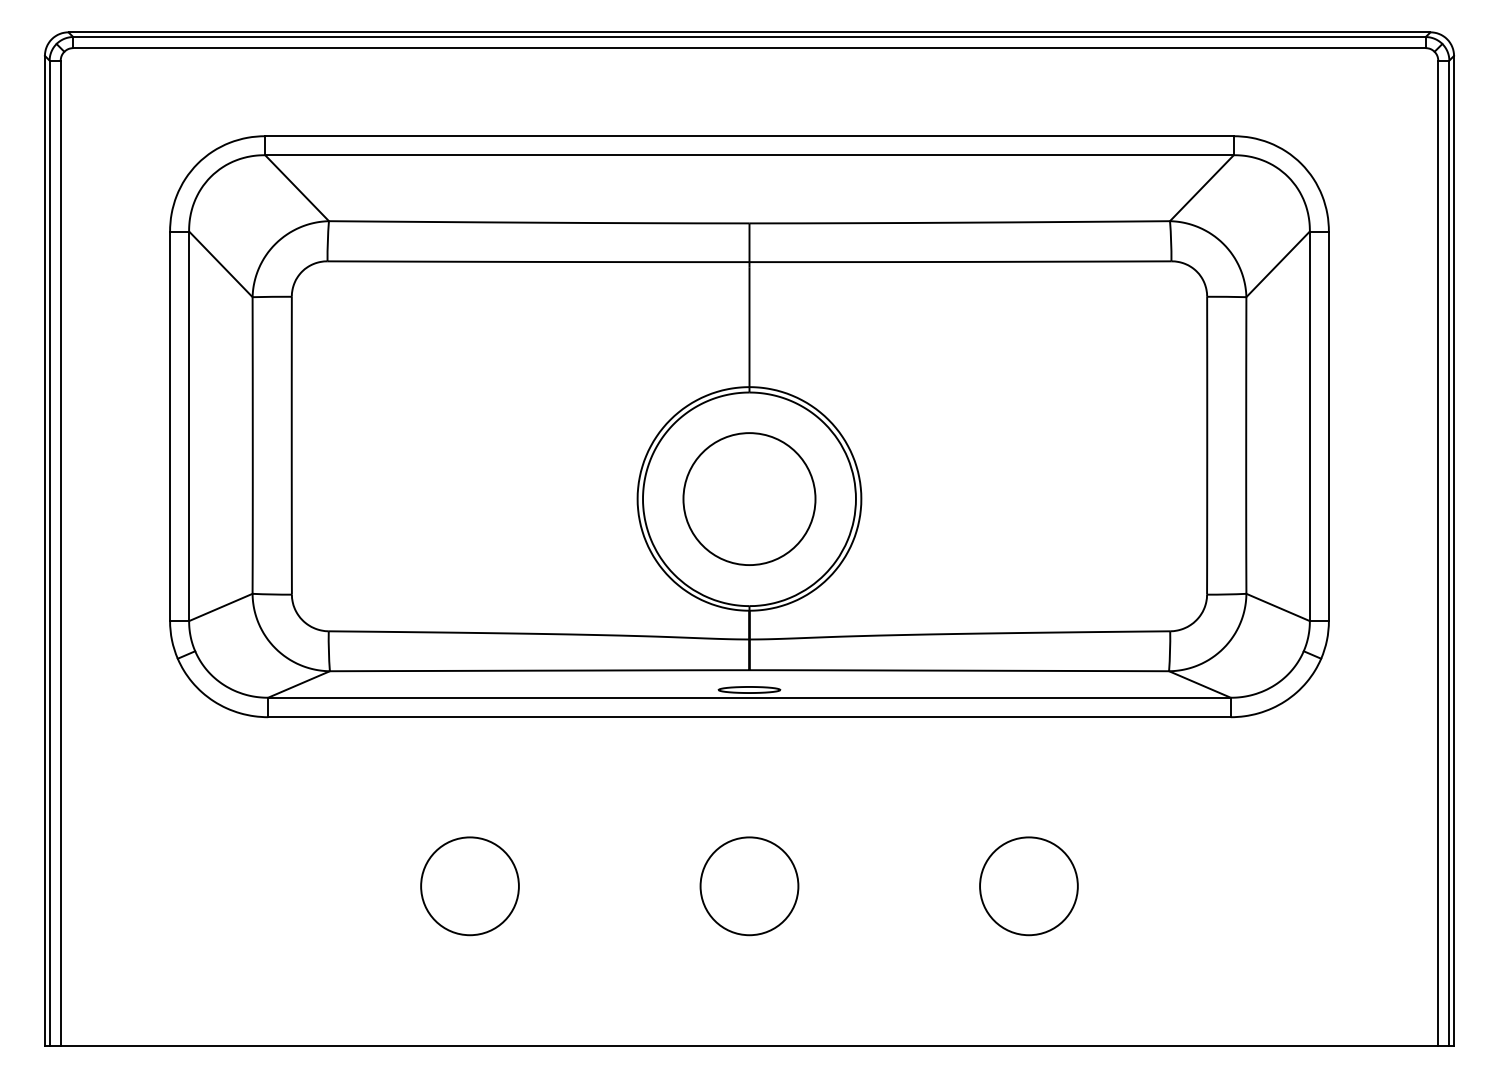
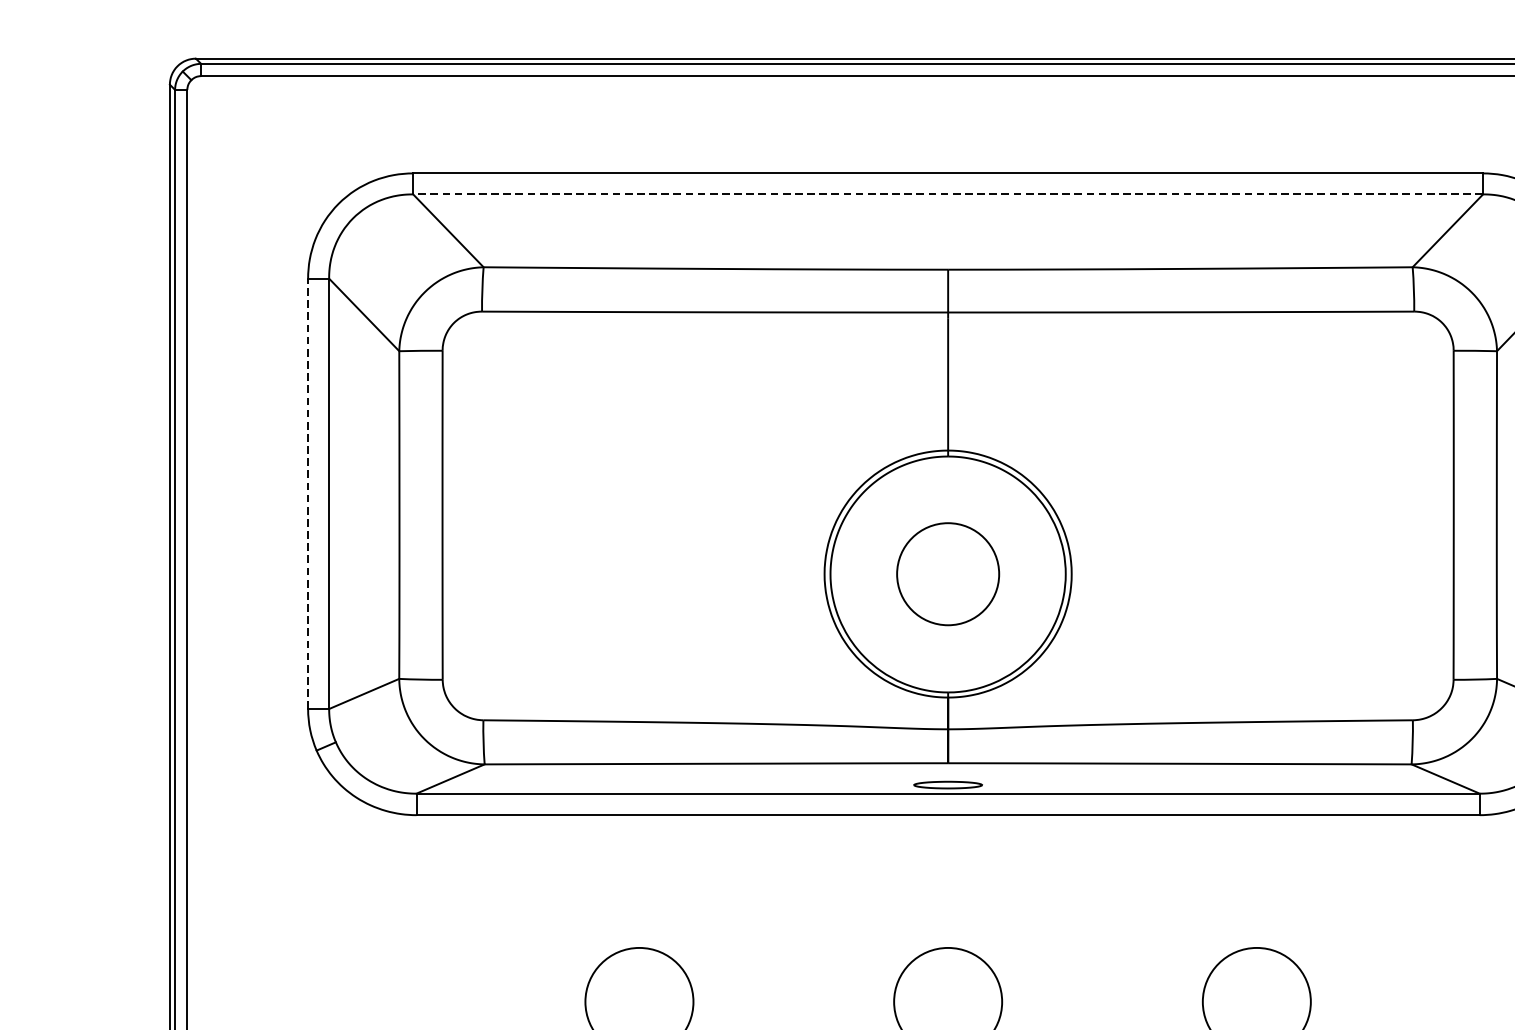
line: (749, 155) -> (948, 194), solid -> dashed
line: (170, 426) -> (308, 494), solid -> dashed
circle: (749, 498) -> (948, 573), size x0.7

